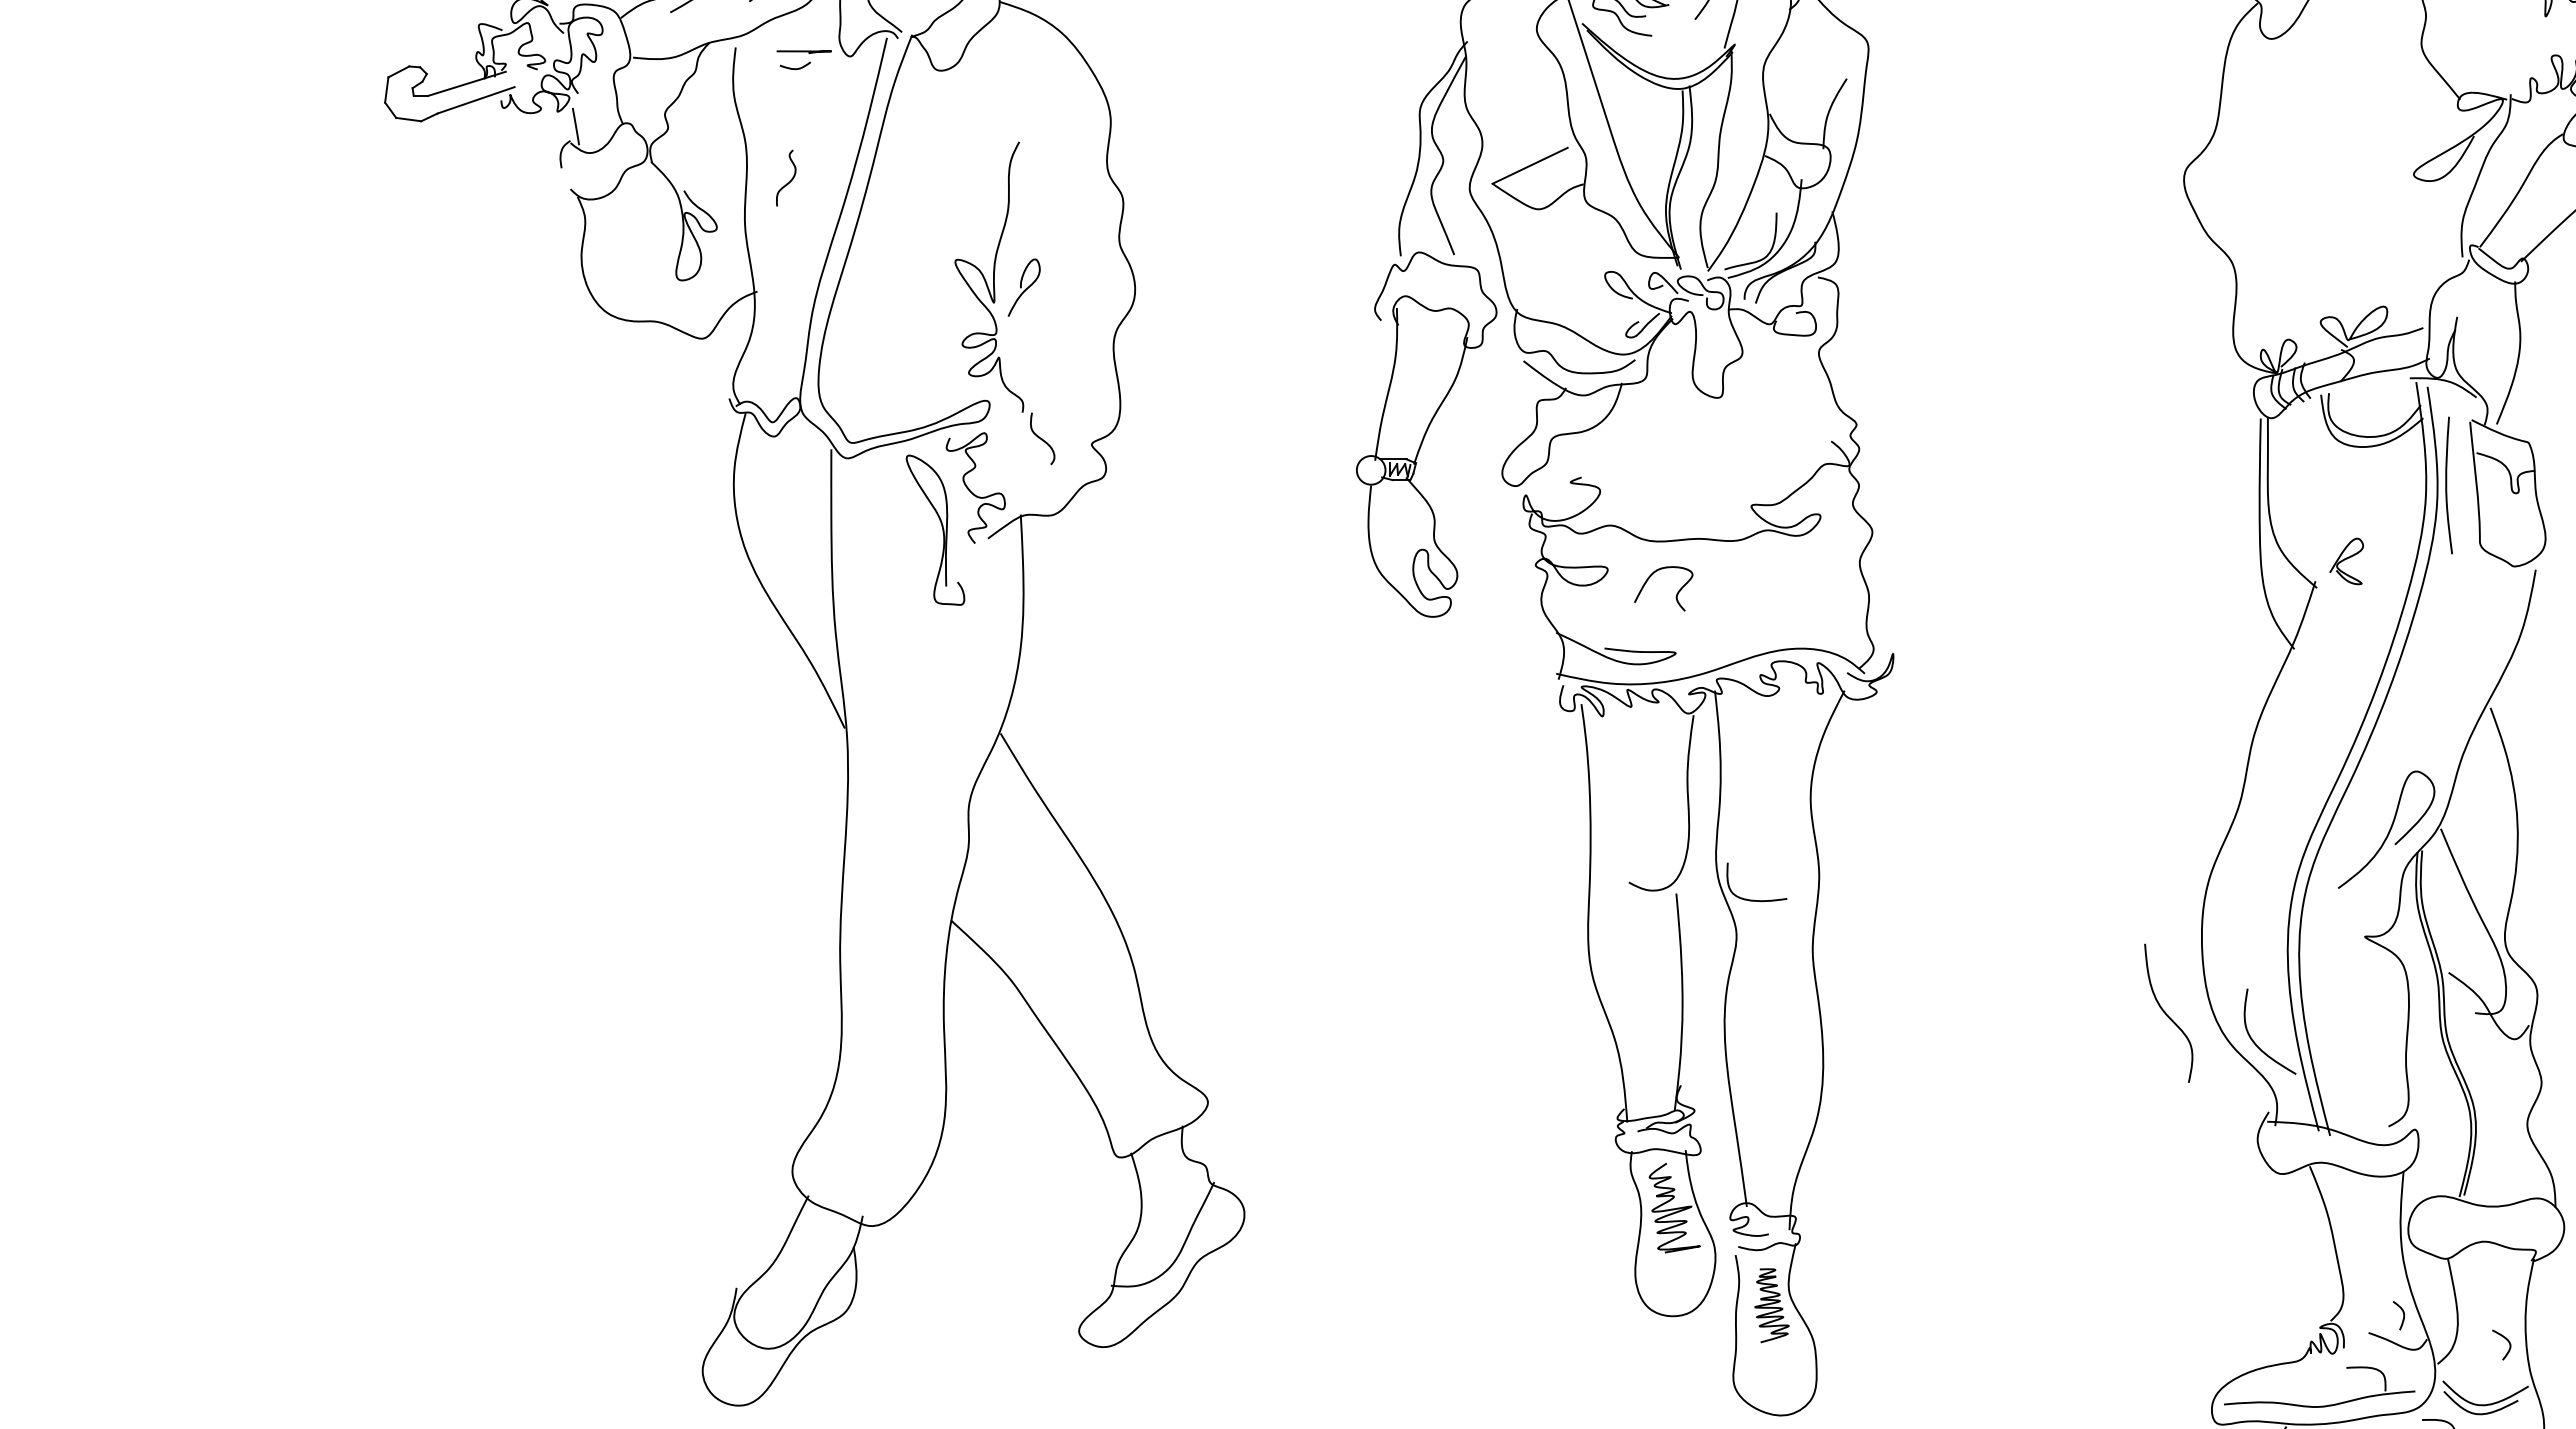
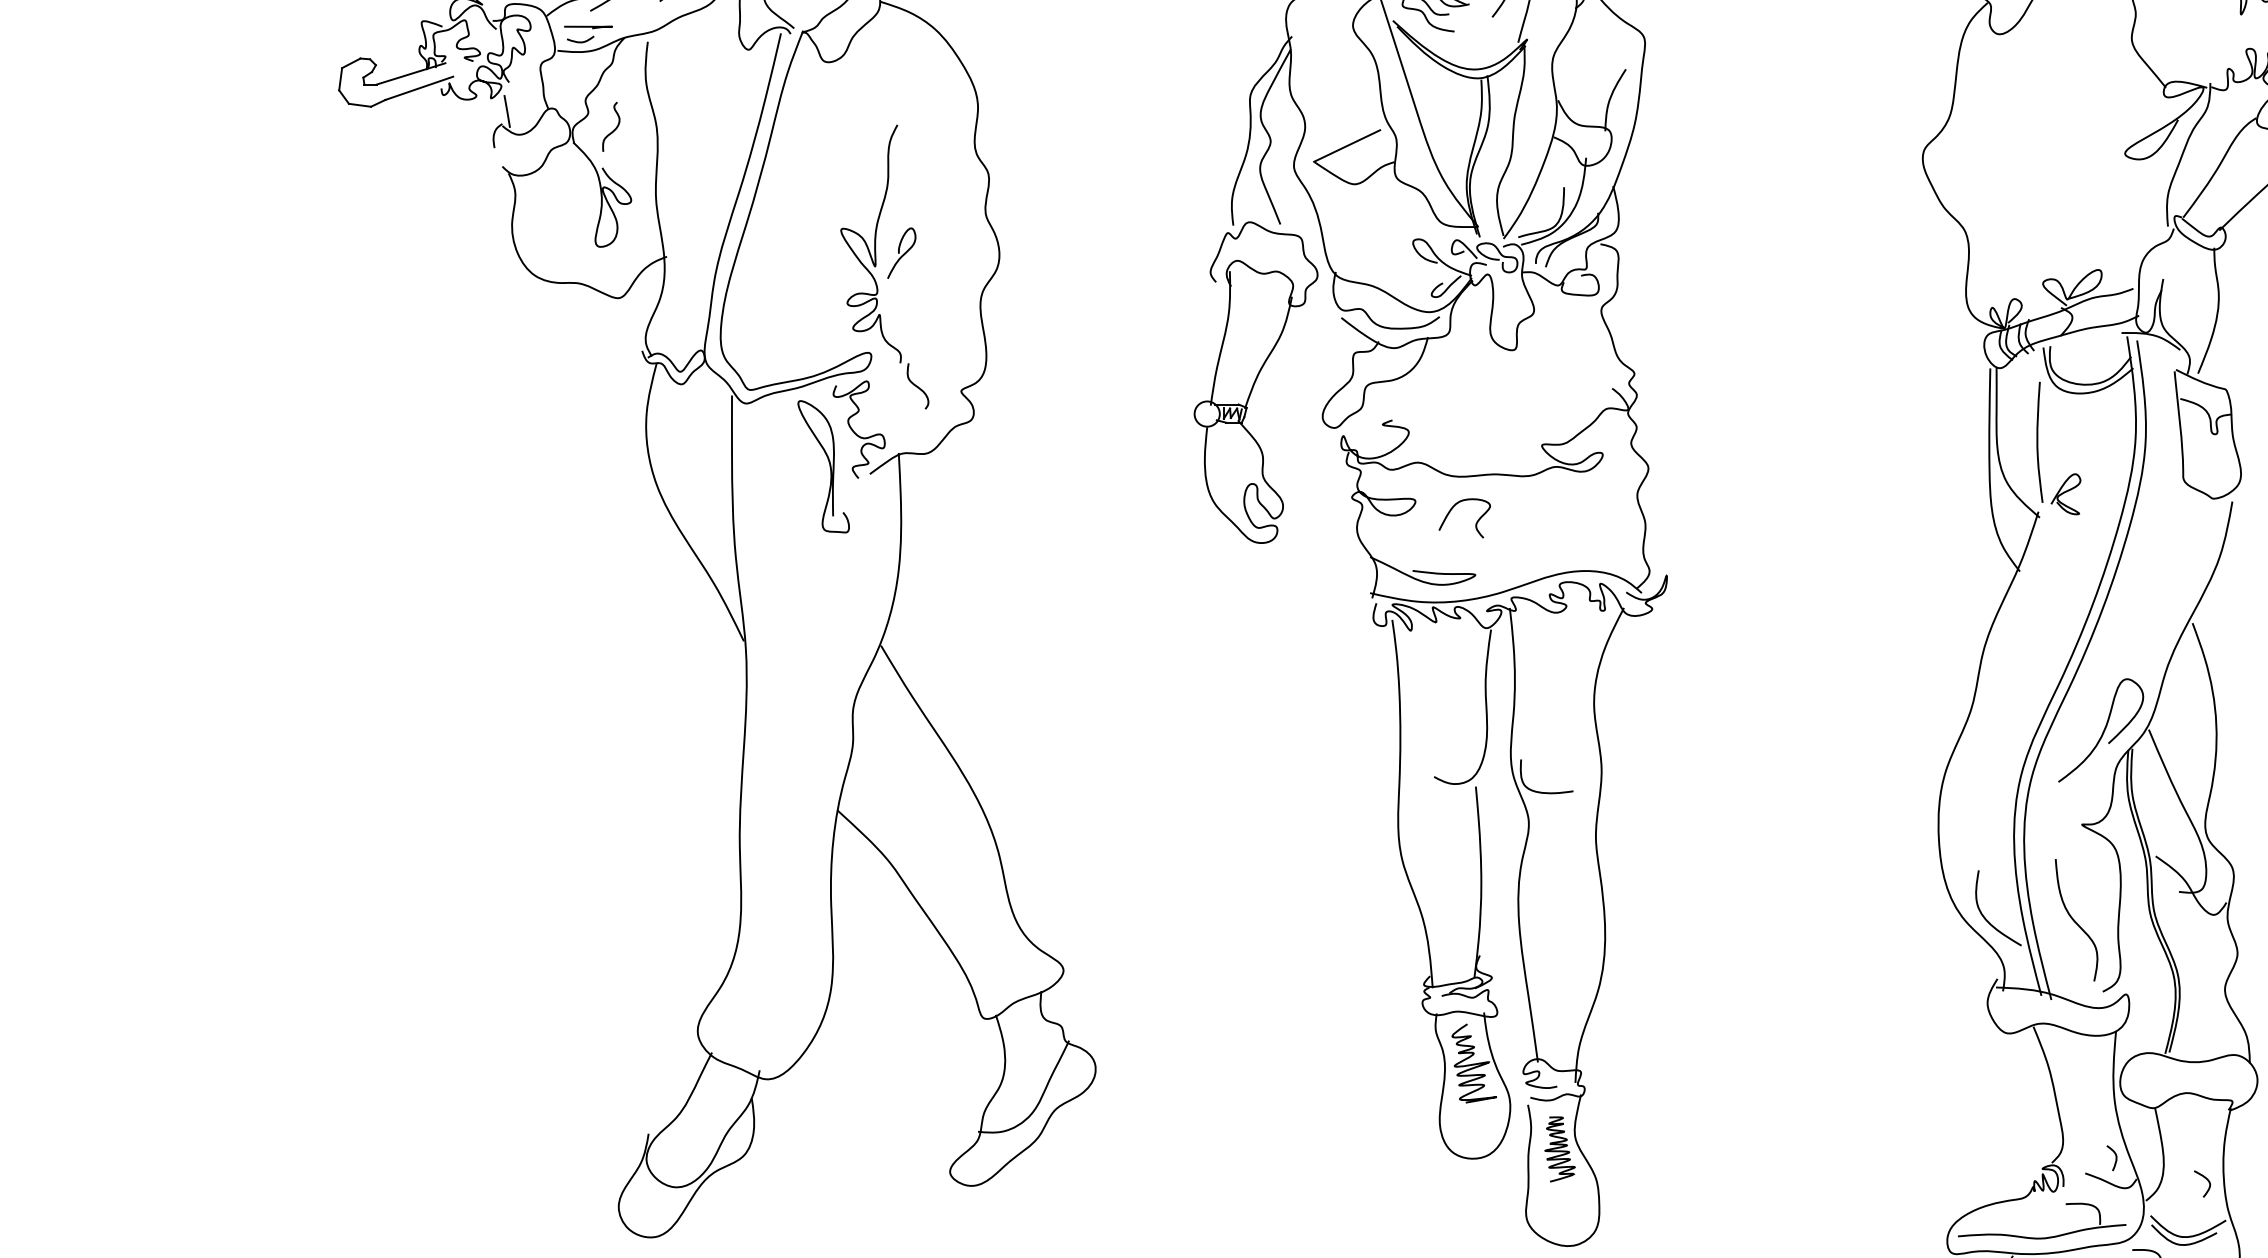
part: (803, 60) -> (587, 34), moved
curve: (790, 180) -> (615, 128), moved
curve: (2447, 485) -> (2038, 442), moved
curve: (2166, 1013) -> (2074, 920), moved

